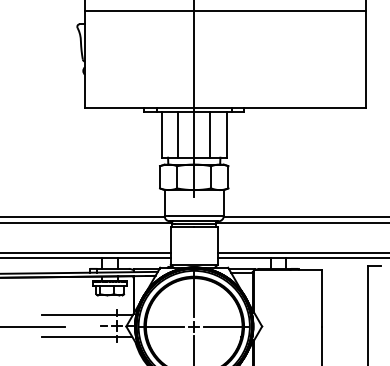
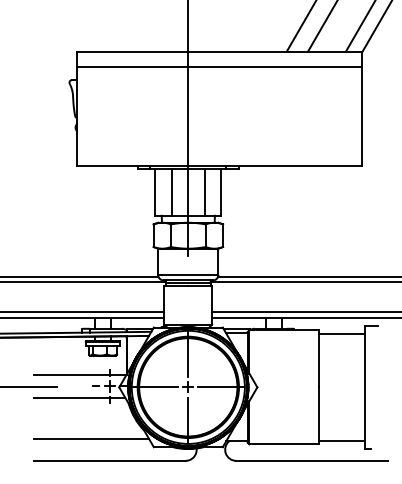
line: (344, 273) -> (341, 333), added

